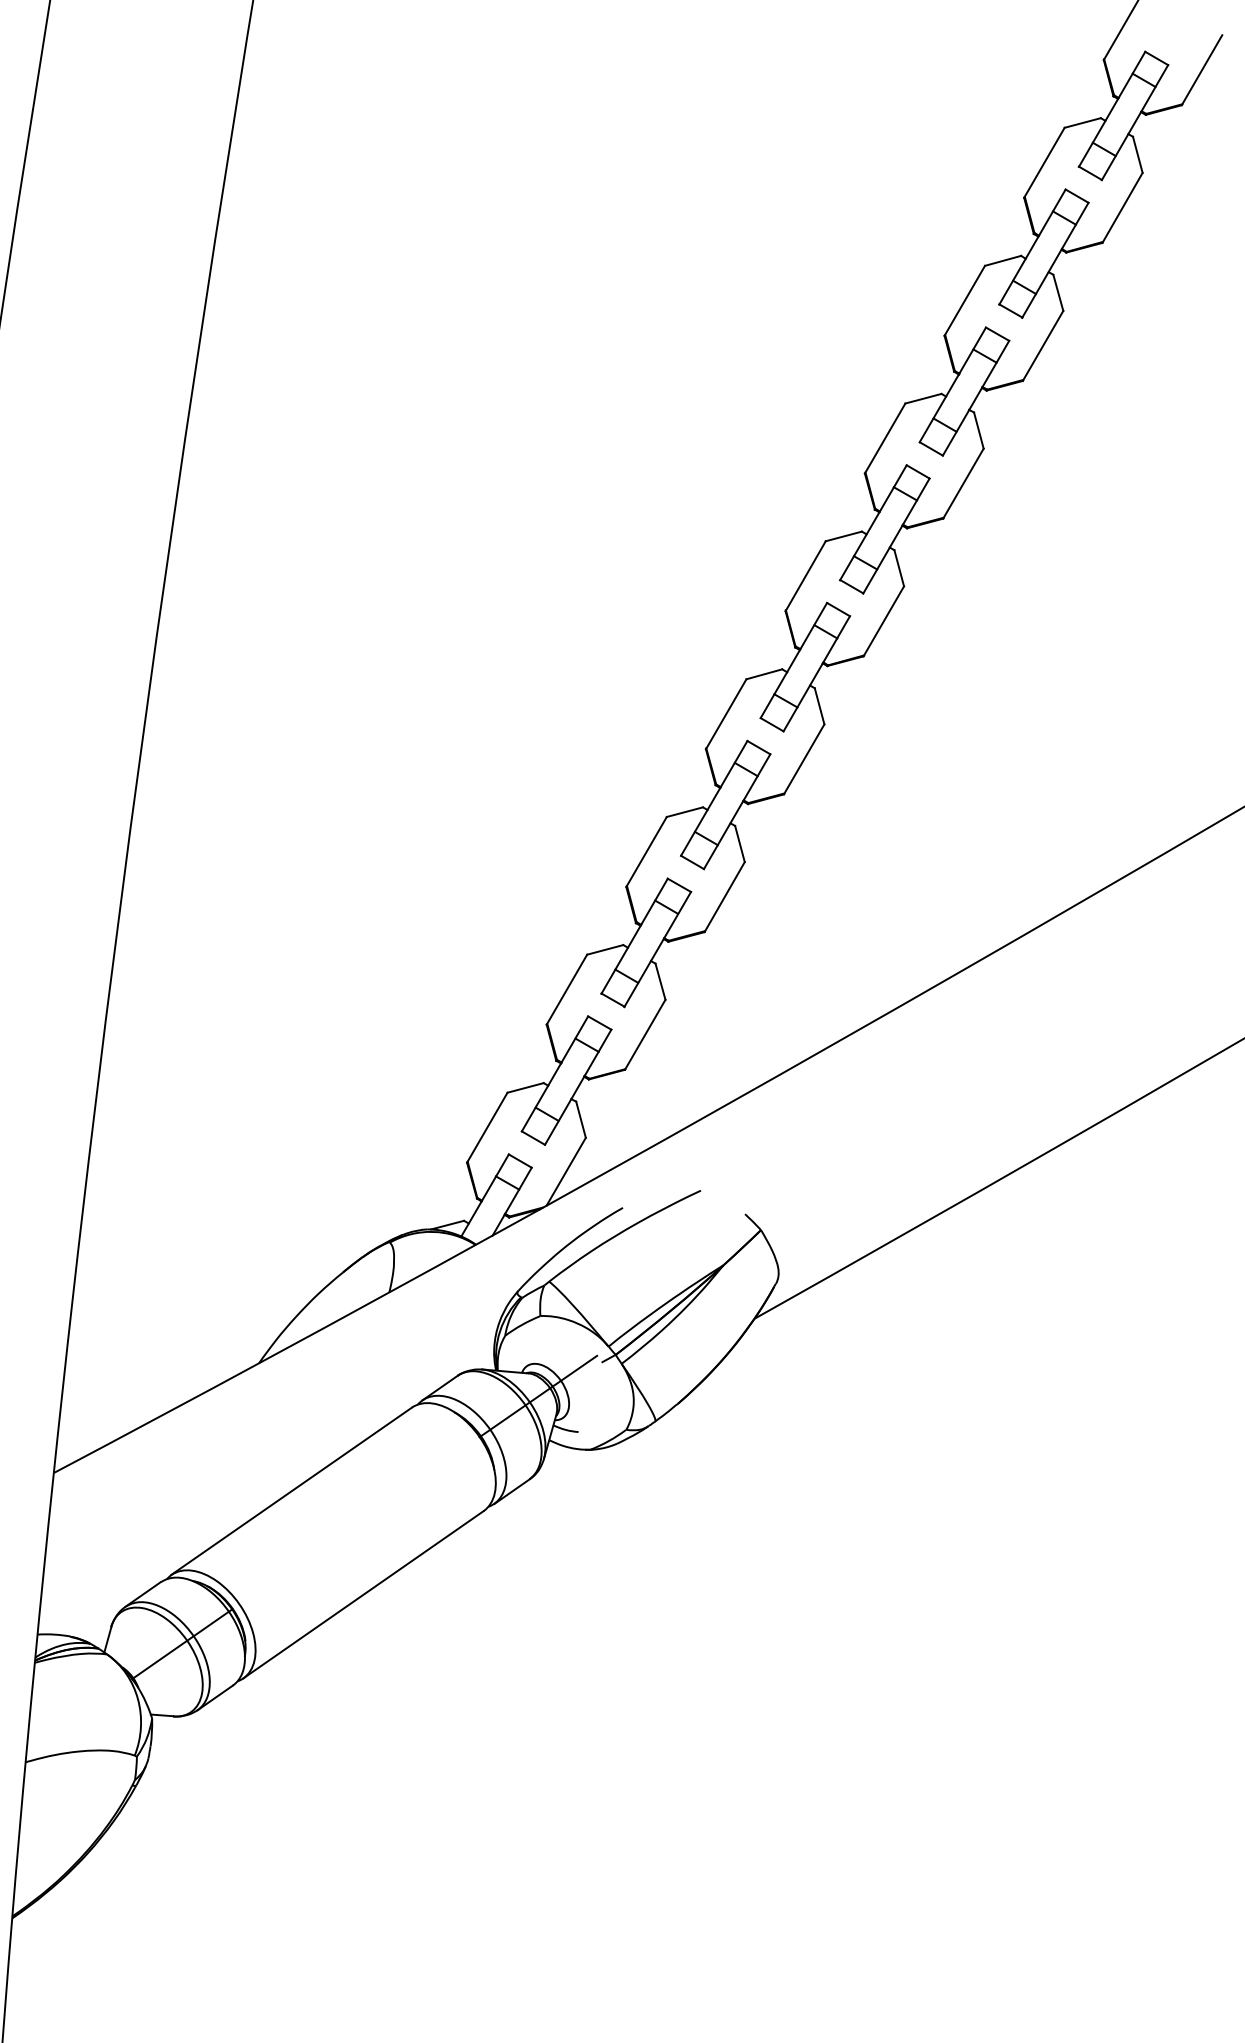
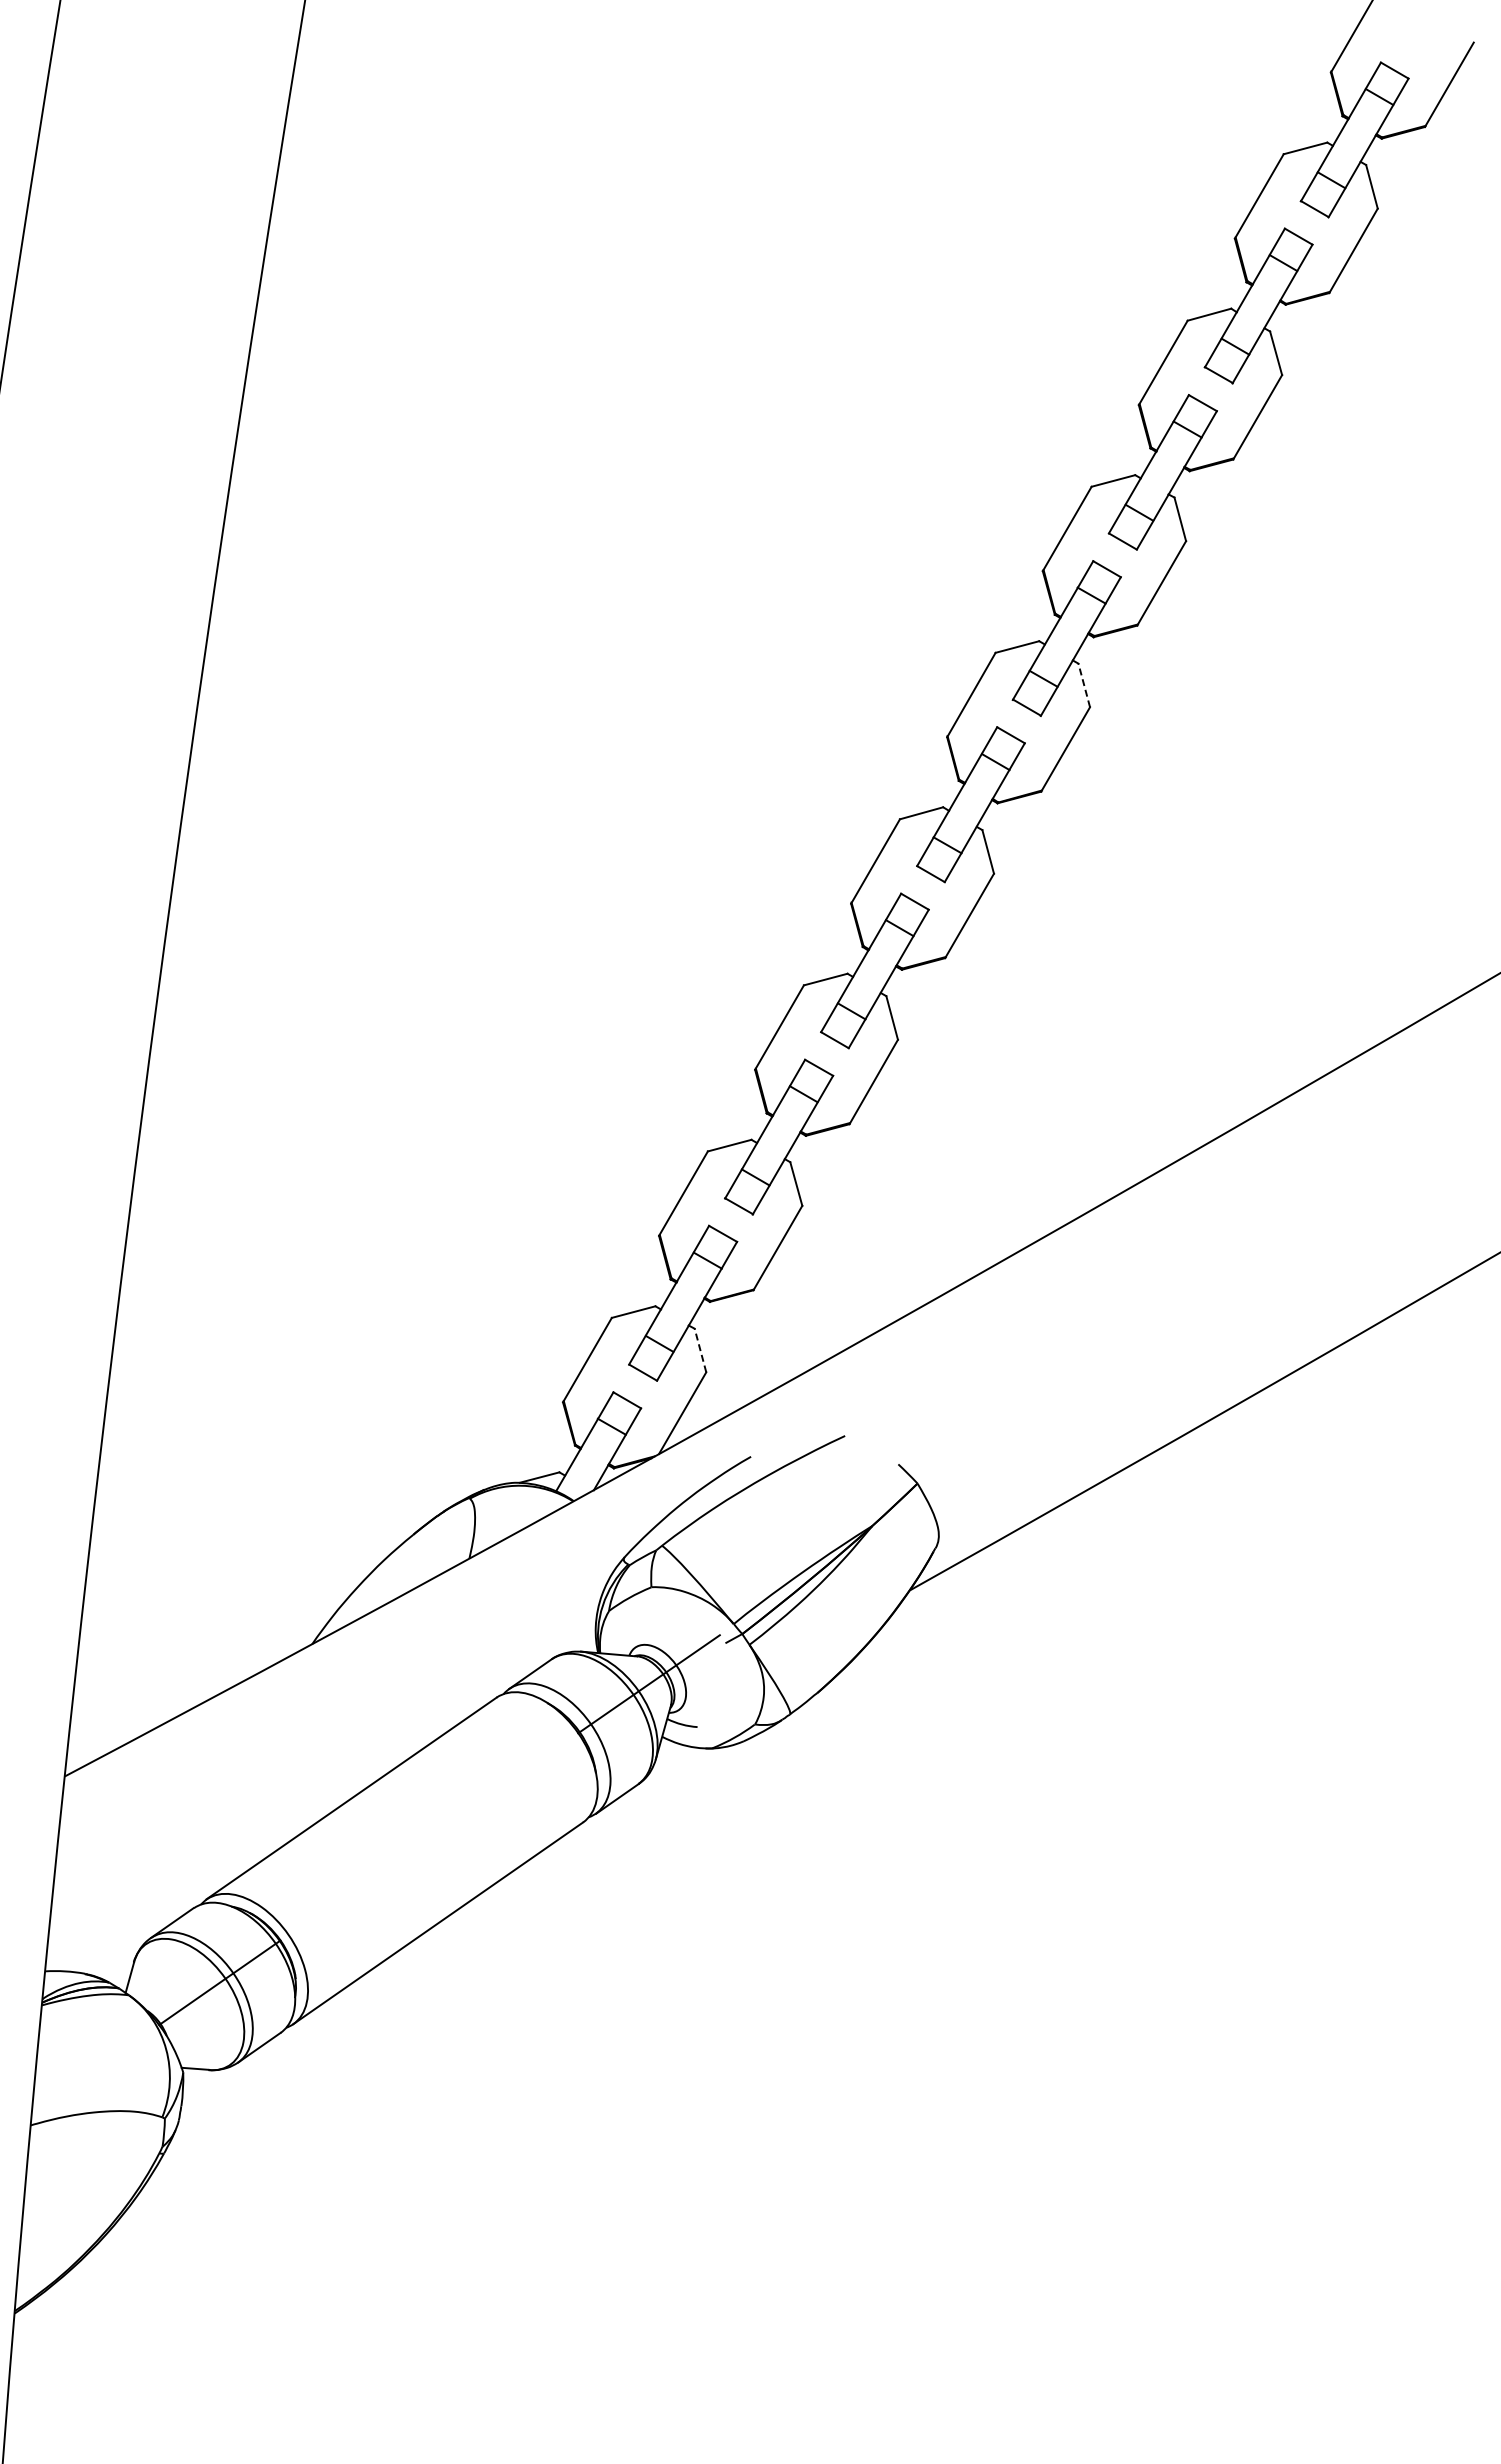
line: (899, 568) -> (1084, 685), solid -> dashed
line: (581, 1119) -> (700, 1350), solid -> dashed

